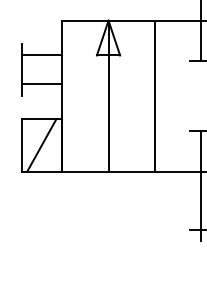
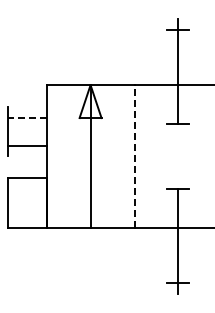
line: (40, 55) -> (26, 118), solid -> dashed
line: (154, 96) -> (134, 156), solid -> dashed
line: (41, 144) -> (27, 202), removed

